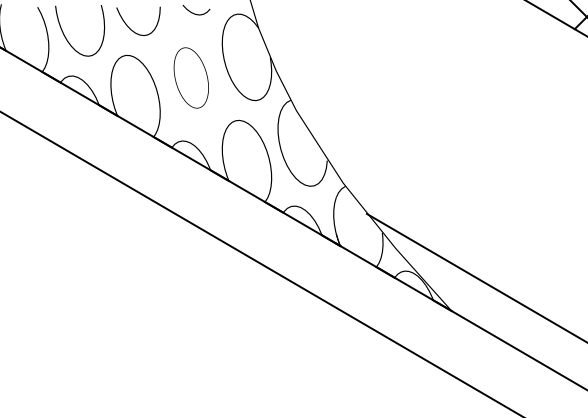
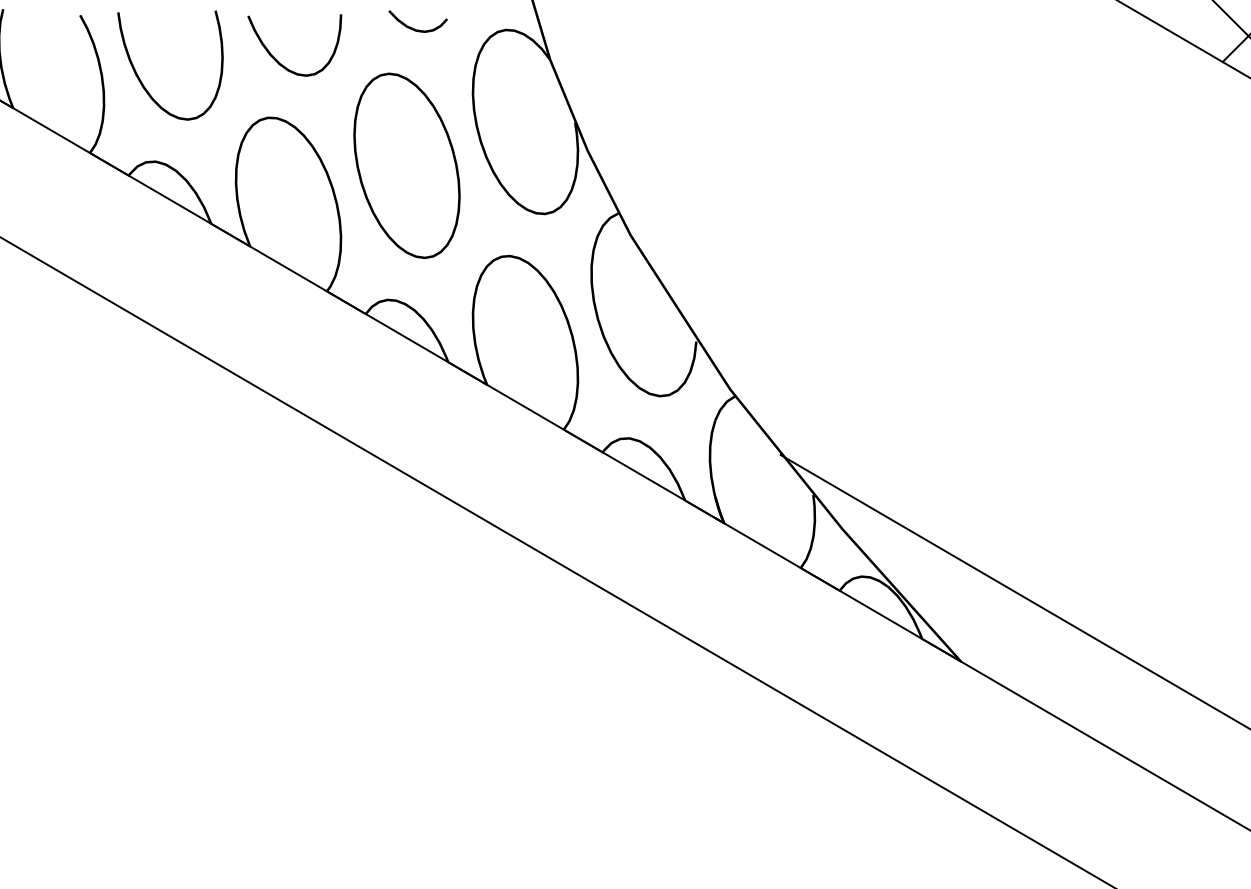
part: (191, 77) -> (407, 164), size x1.43

